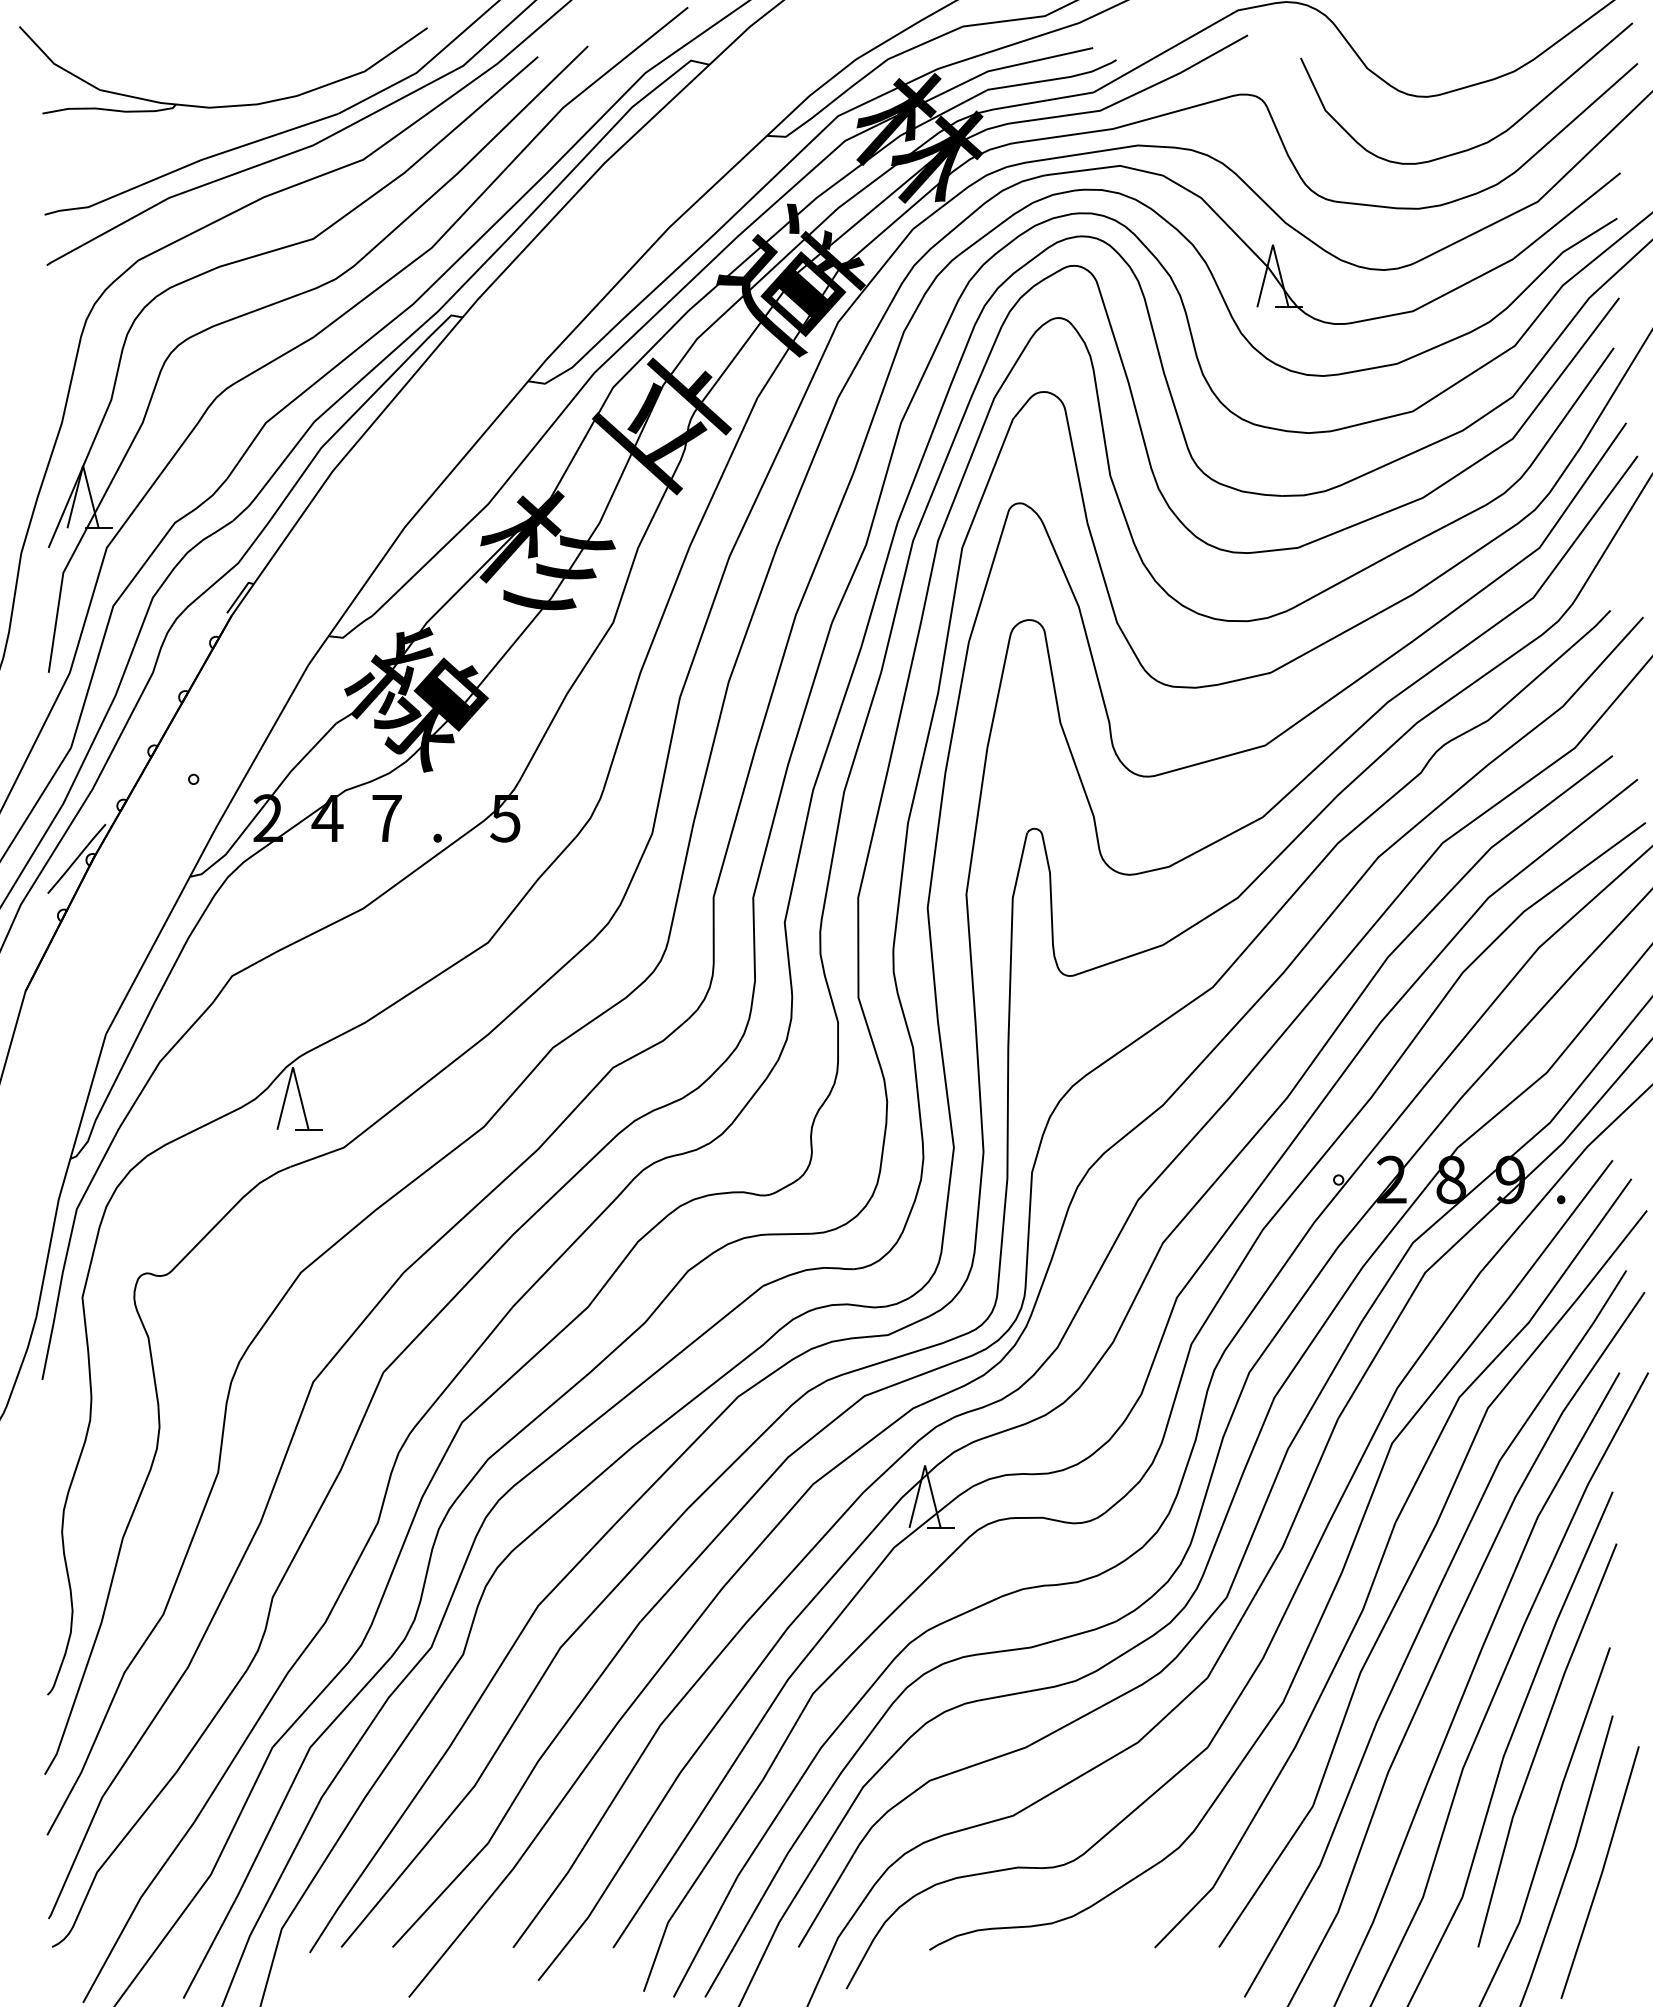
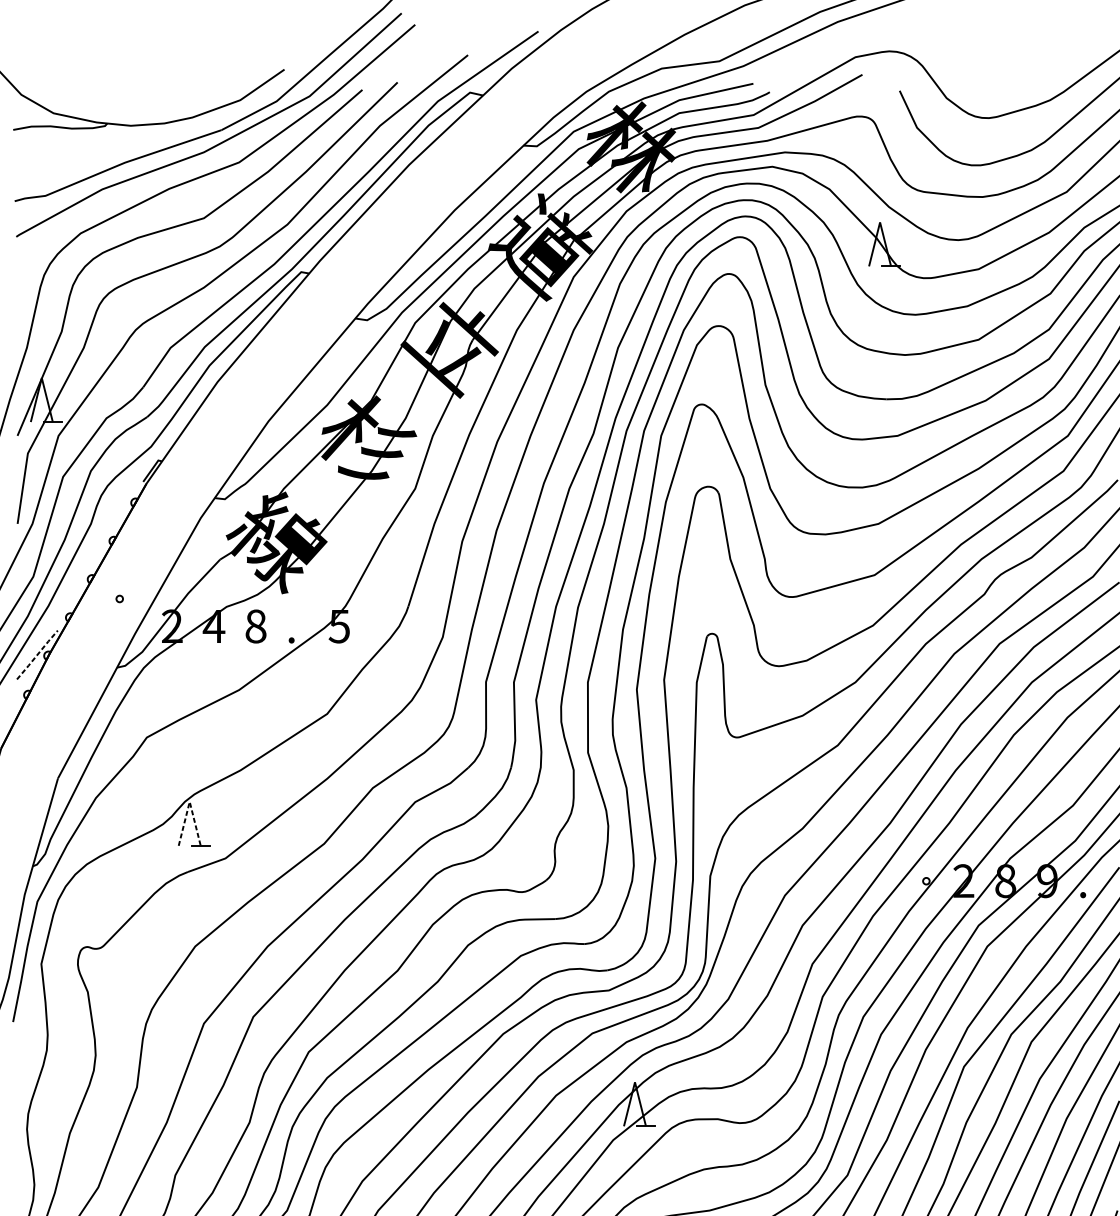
text: (386, 818) -> (255, 626), 7 -> 8
line: (76, 858) -> (37, 654), solid -> dashed
line: (293, 1067) -> (190, 801), solid -> dashed

